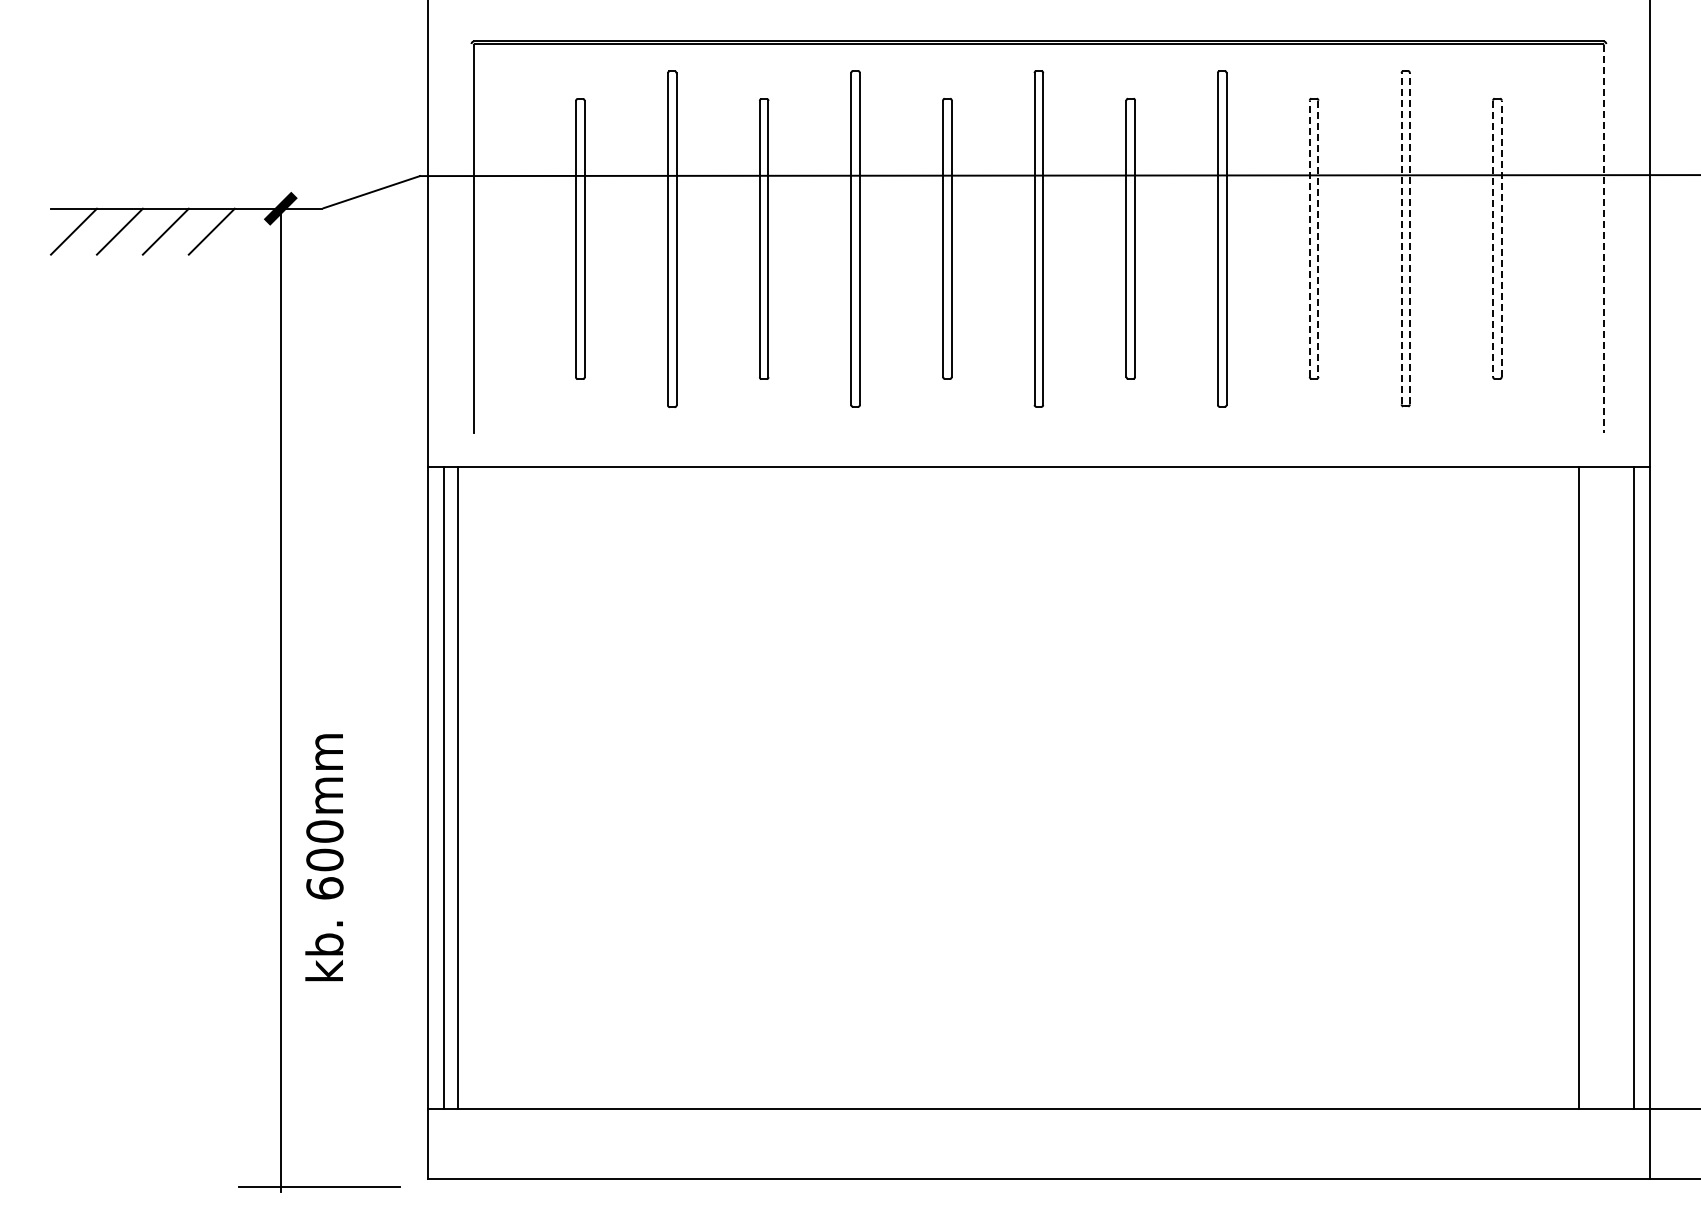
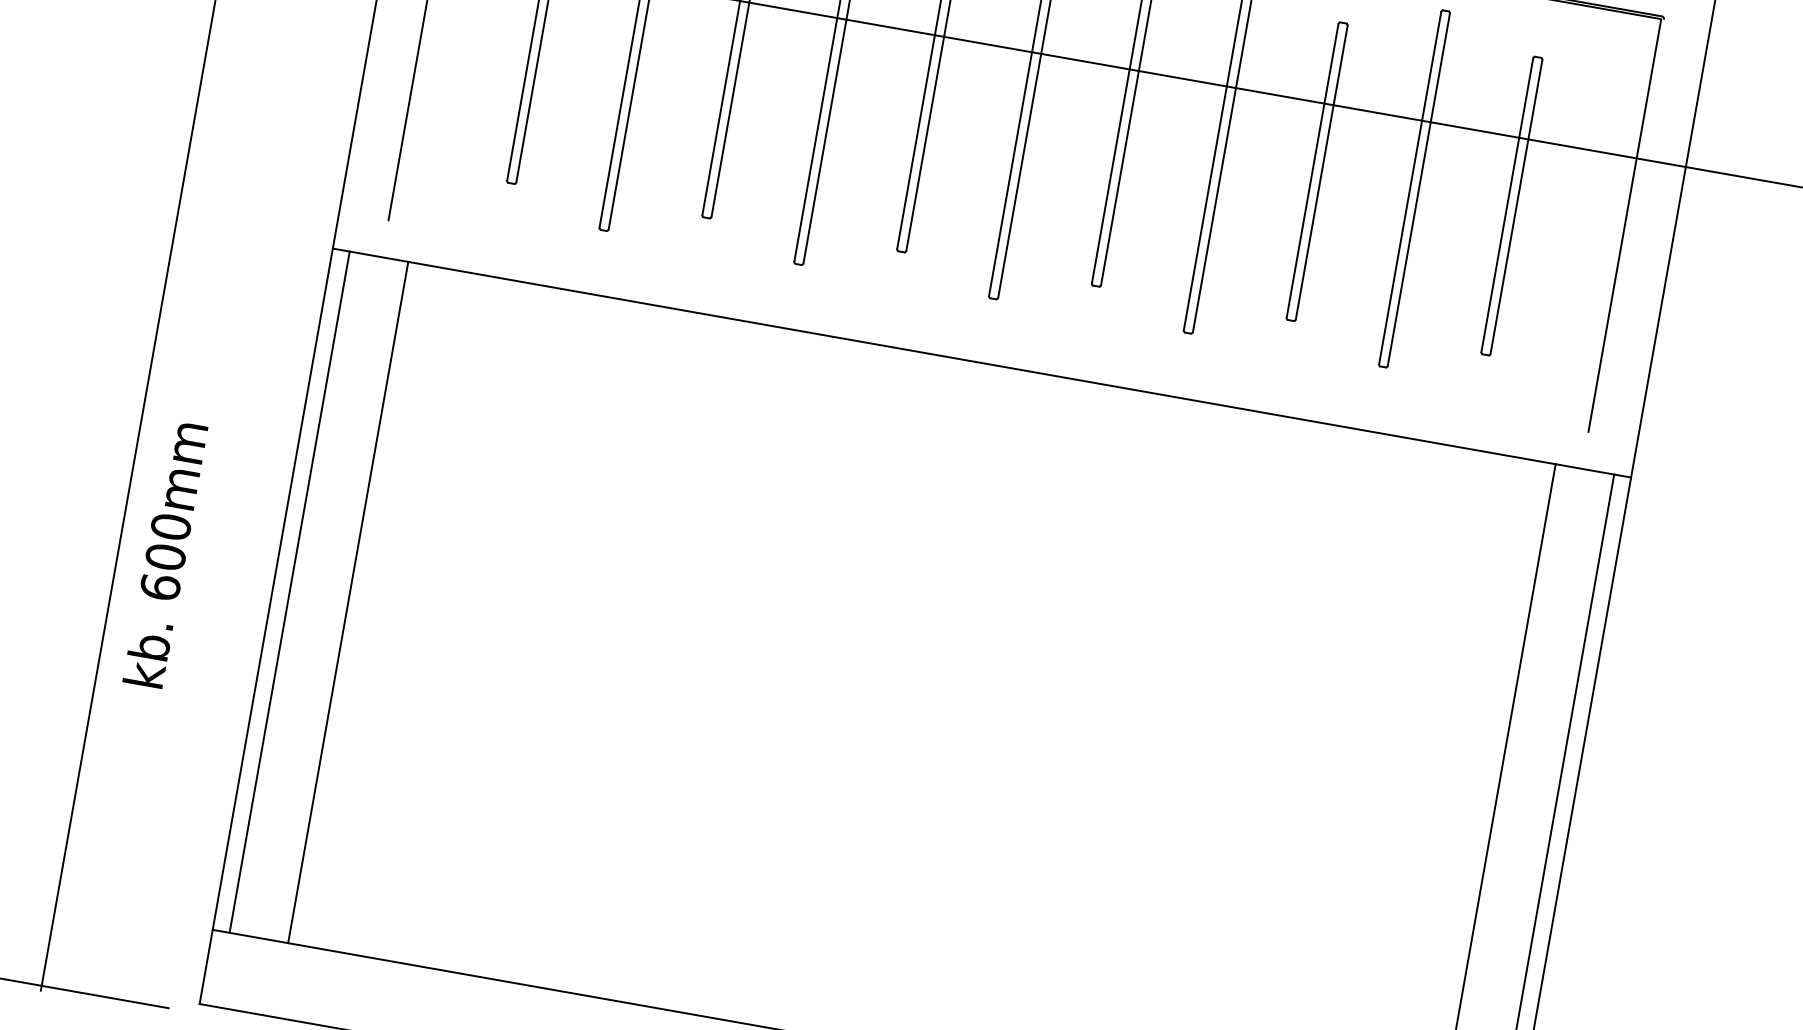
line: (1309, 238) -> (1312, 170), dashed -> solid
line: (1401, 238) -> (1410, 187), dashed -> solid
line: (1409, 238) -> (1418, 189), dashed -> solid
line: (1501, 238) -> (1516, 206), dashed -> solid
line: (1603, 238) -> (1624, 225), dashed -> solid
line: (1318, 239) -> (1321, 173), dashed -> solid
line: (1493, 239) -> (1507, 206), dashed -> solid
line: (457, 787) -> (347, 601), moved
text: (324, 857) -> (165, 554), moved

